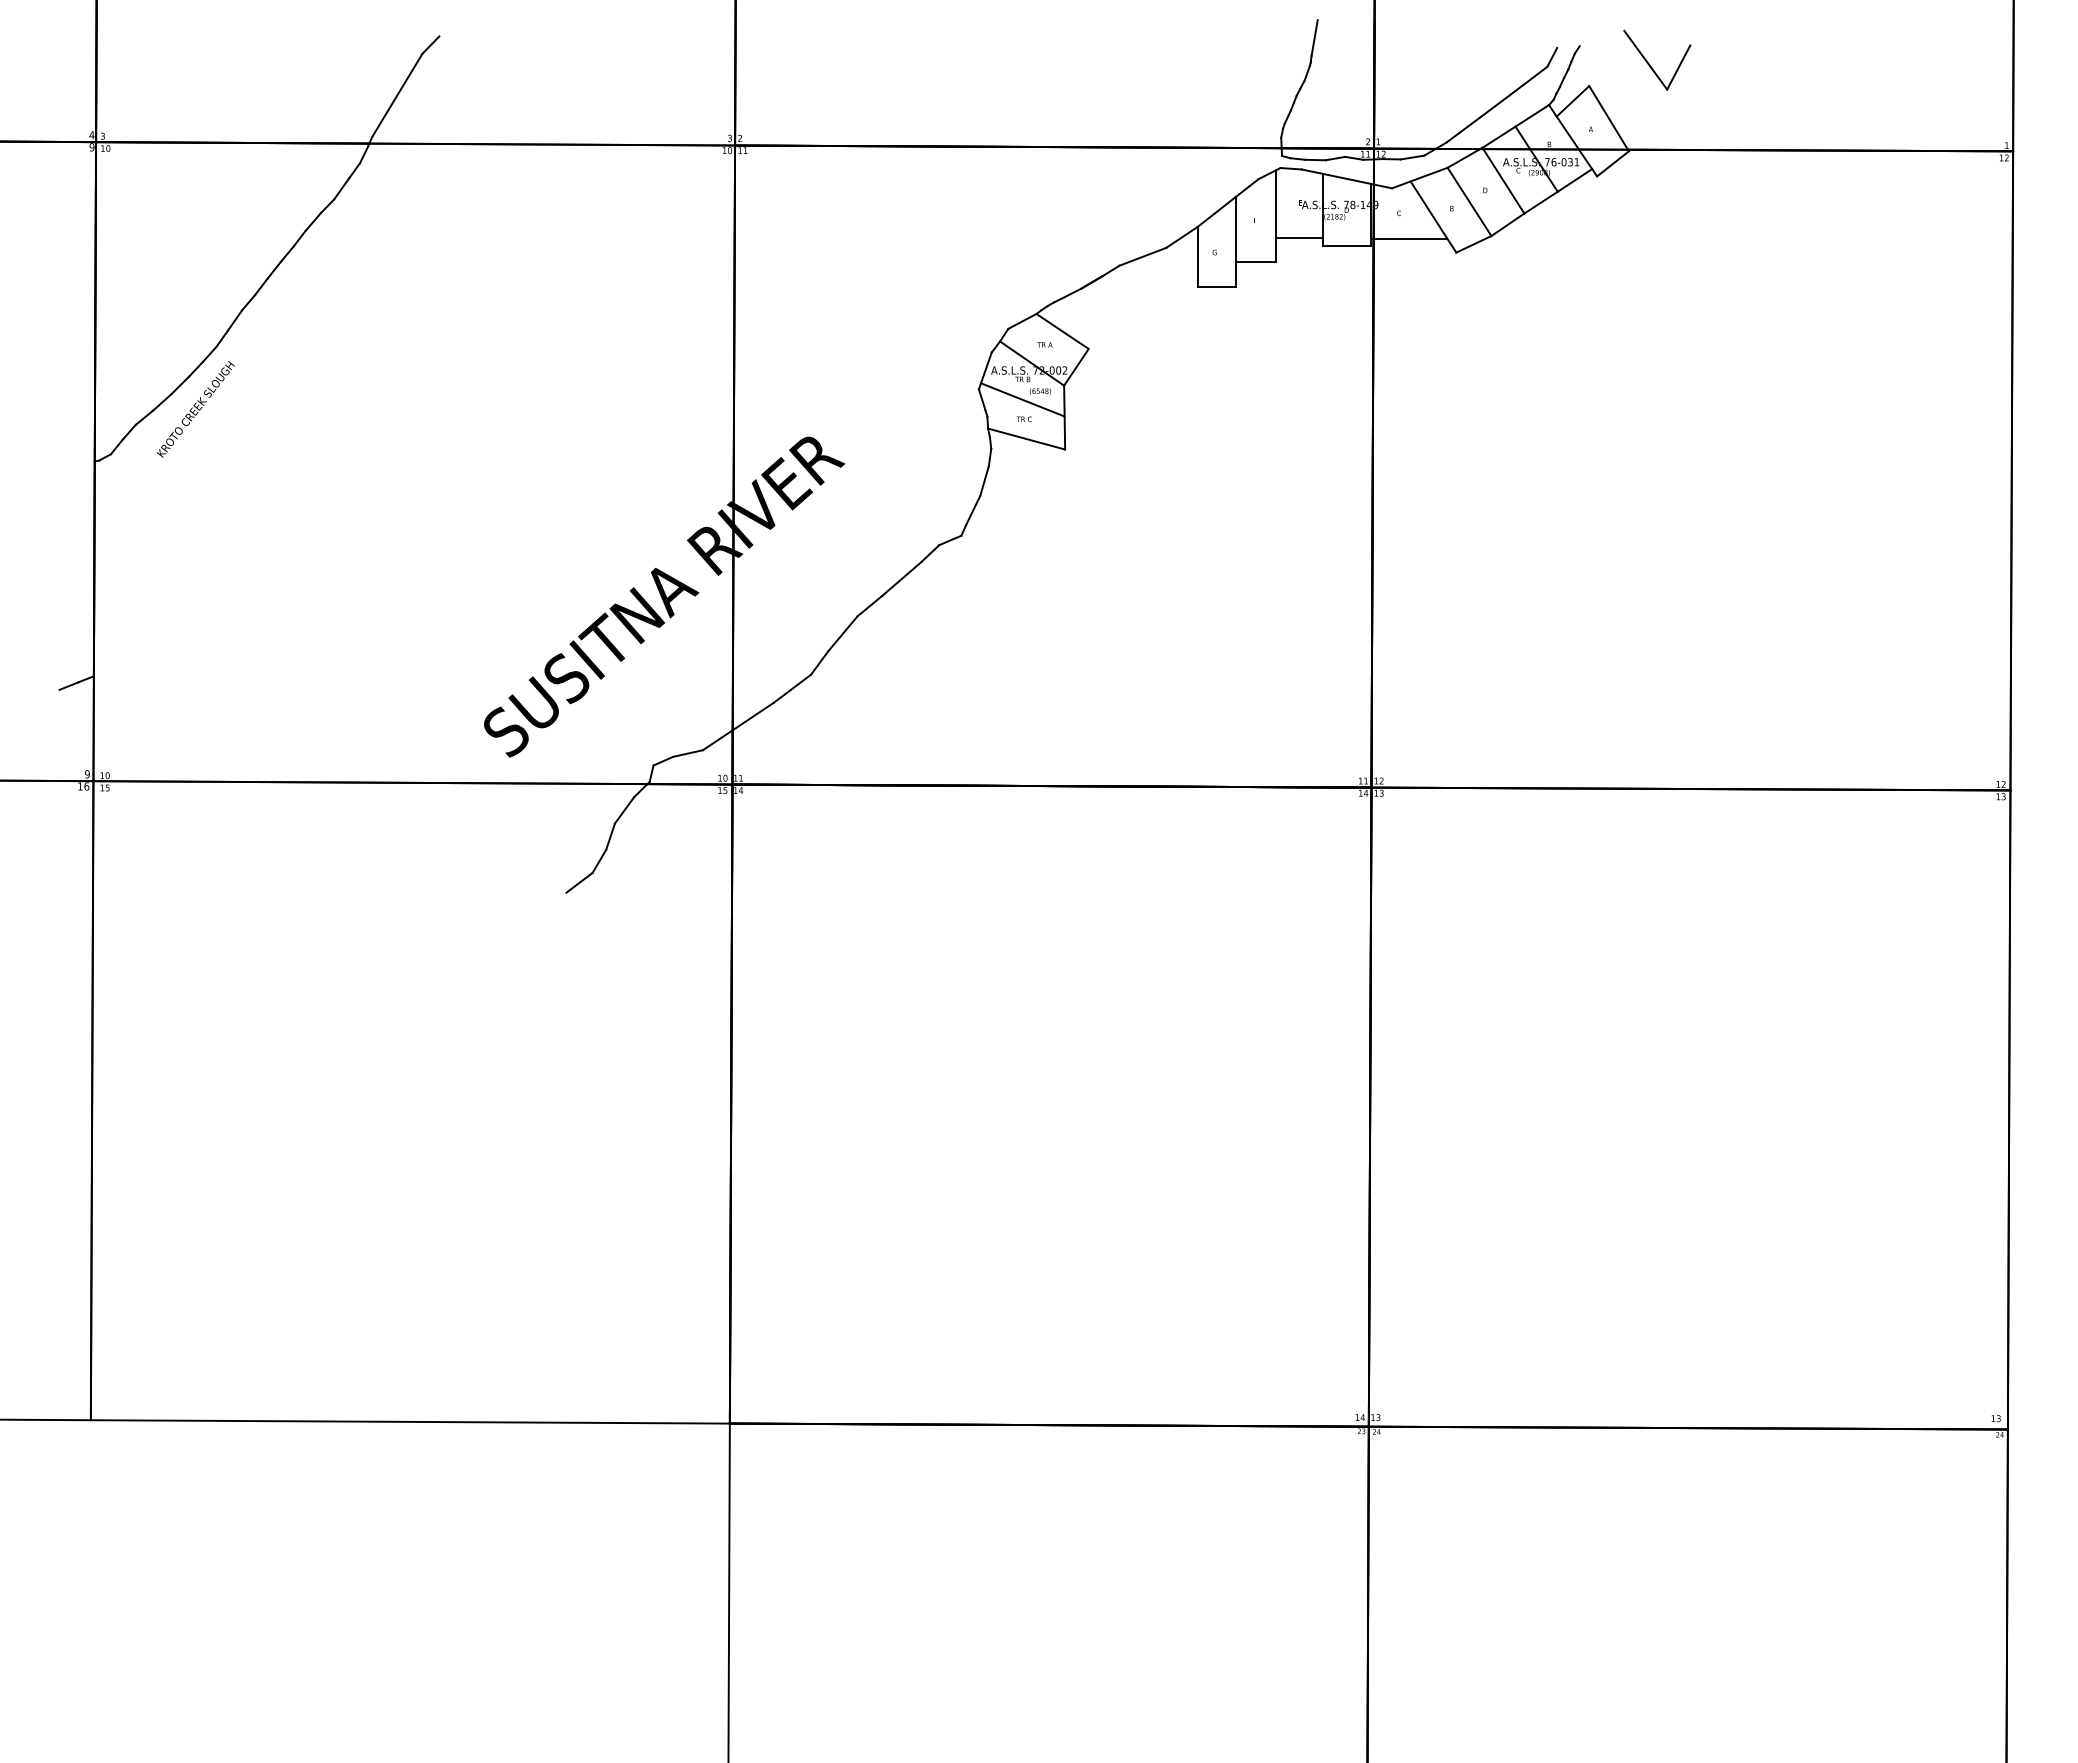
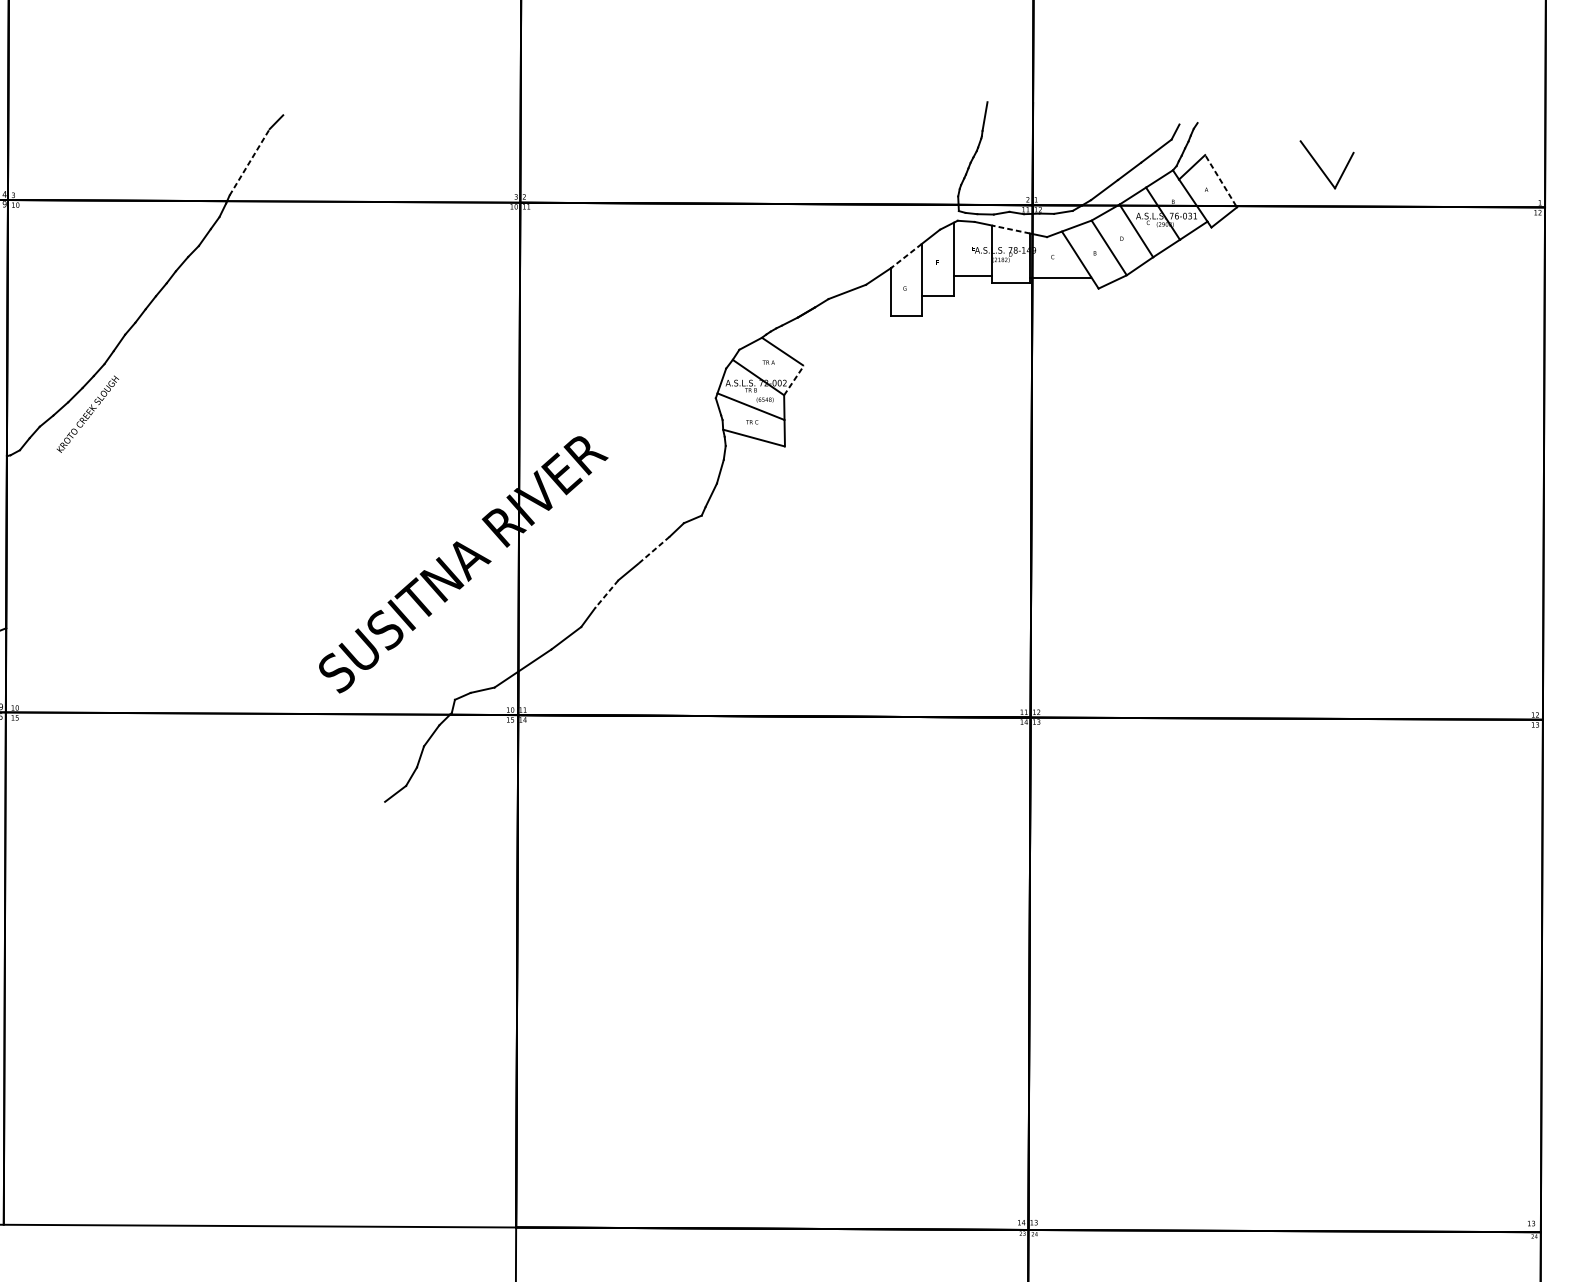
part: (1650, 64) -> (1321, 168), moved
line: (397, 94) -> (249, 161), solid -> dashed
line: (1608, 117) -> (1220, 180), solid -> dashed
line: (1346, 178) -> (1010, 229), solid -> dashed
line: (1216, 212) -> (906, 256), solid -> dashed
line: (1076, 366) -> (794, 379), solid -> dashed
line: (901, 579) -> (653, 550), solid -> dashed
line: (842, 633) -> (606, 593), solid -> dashed

